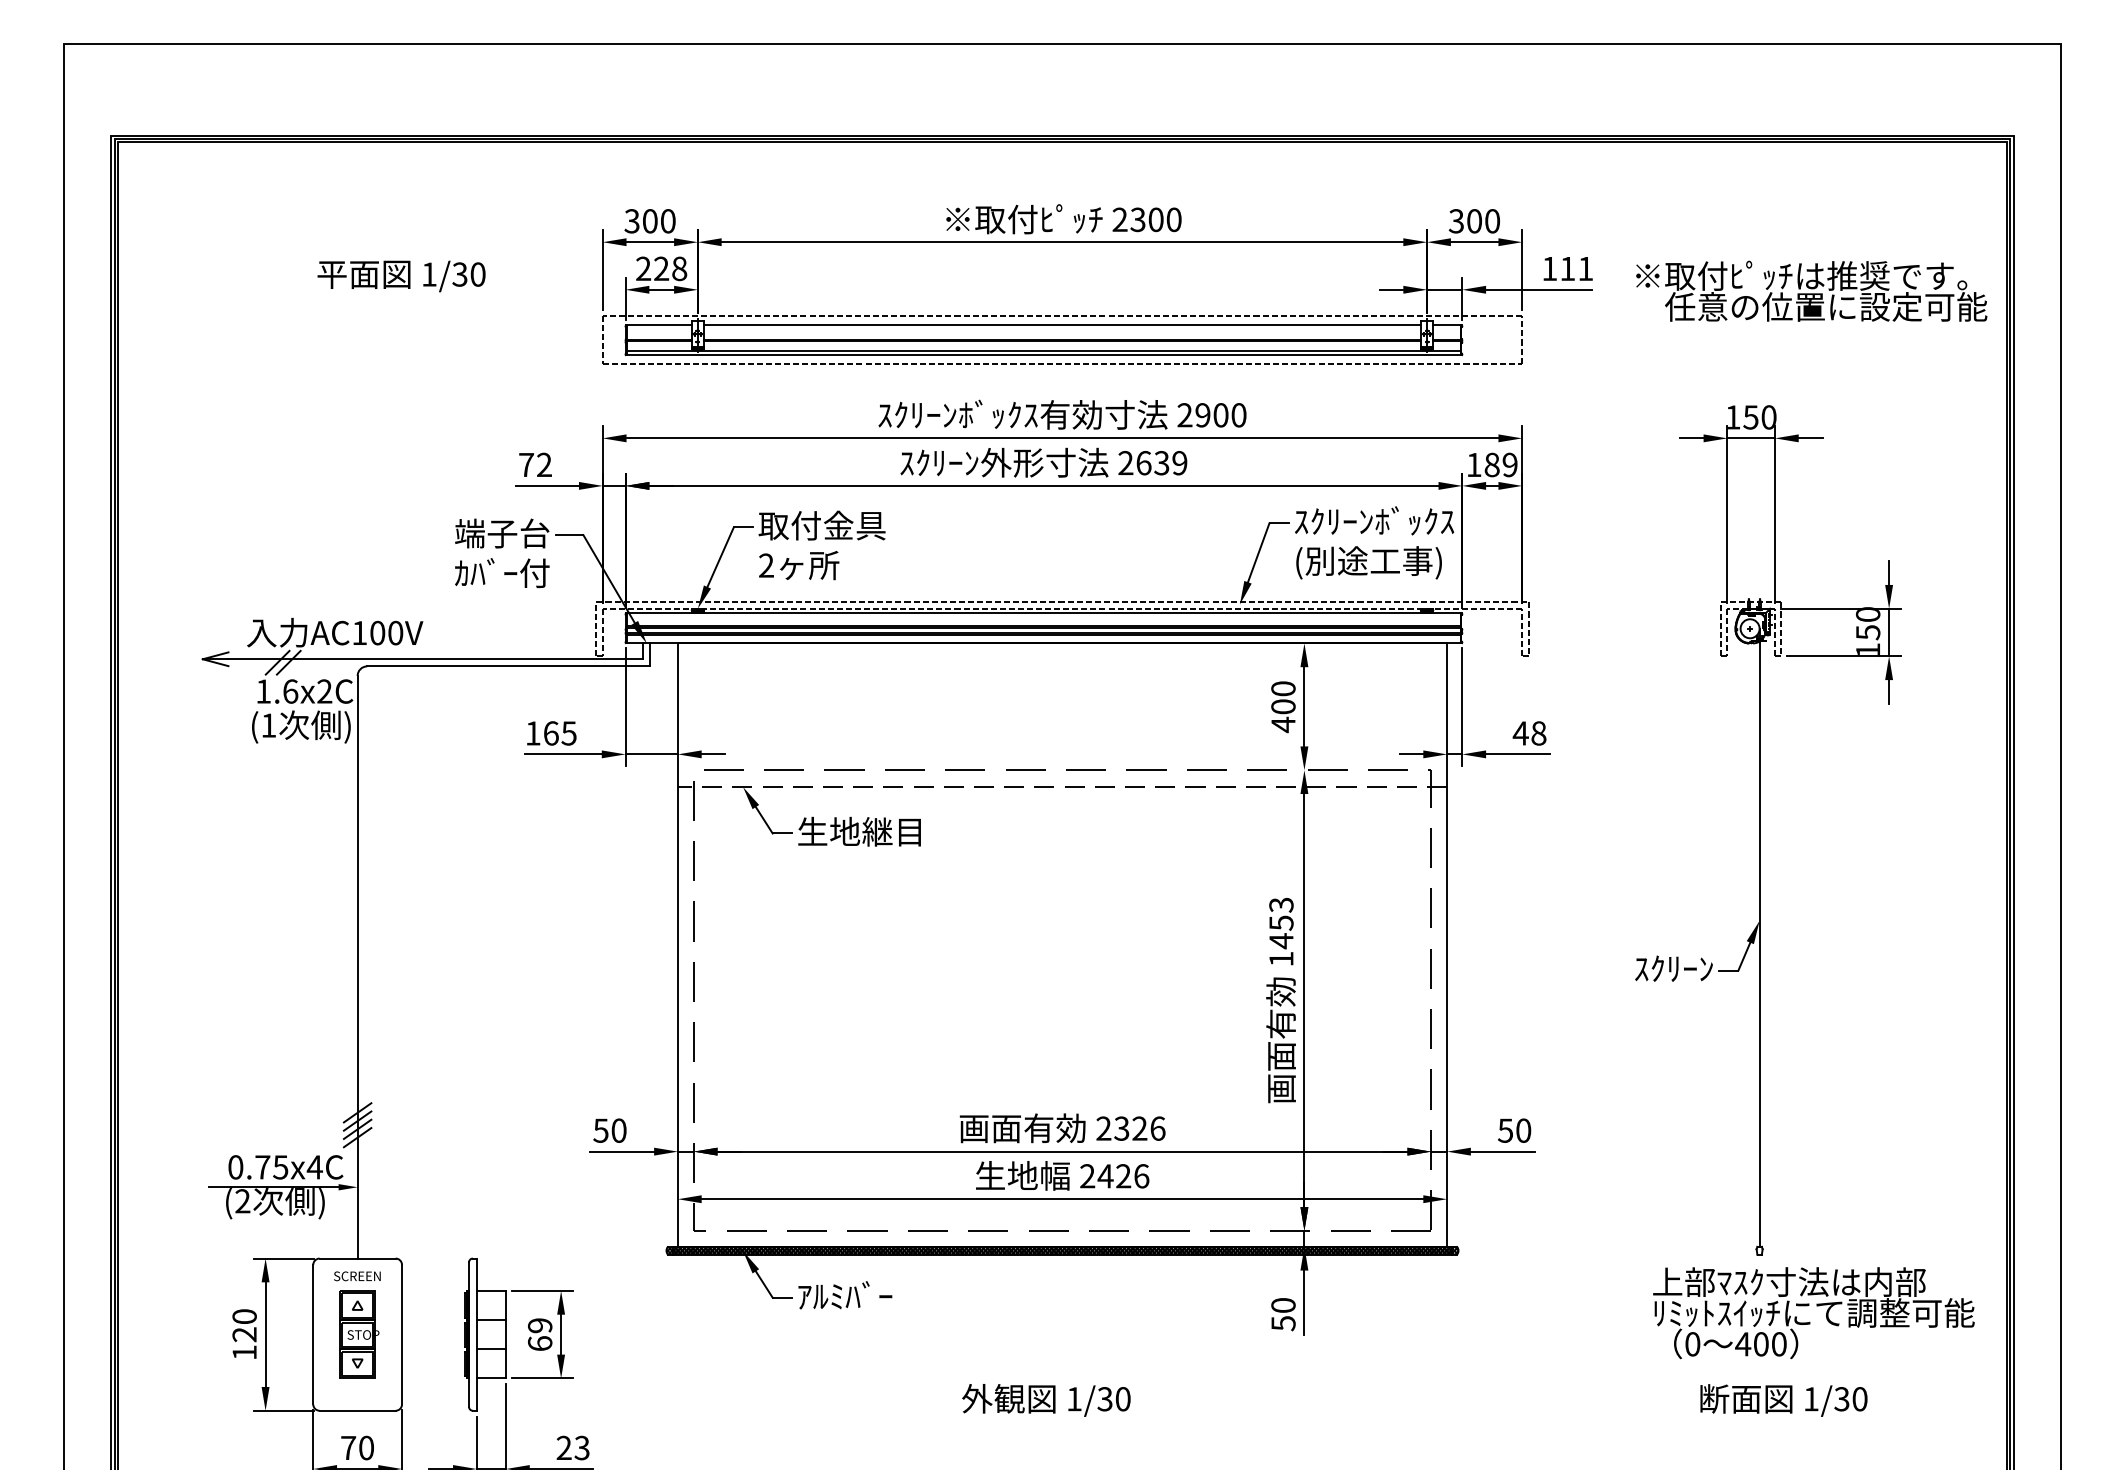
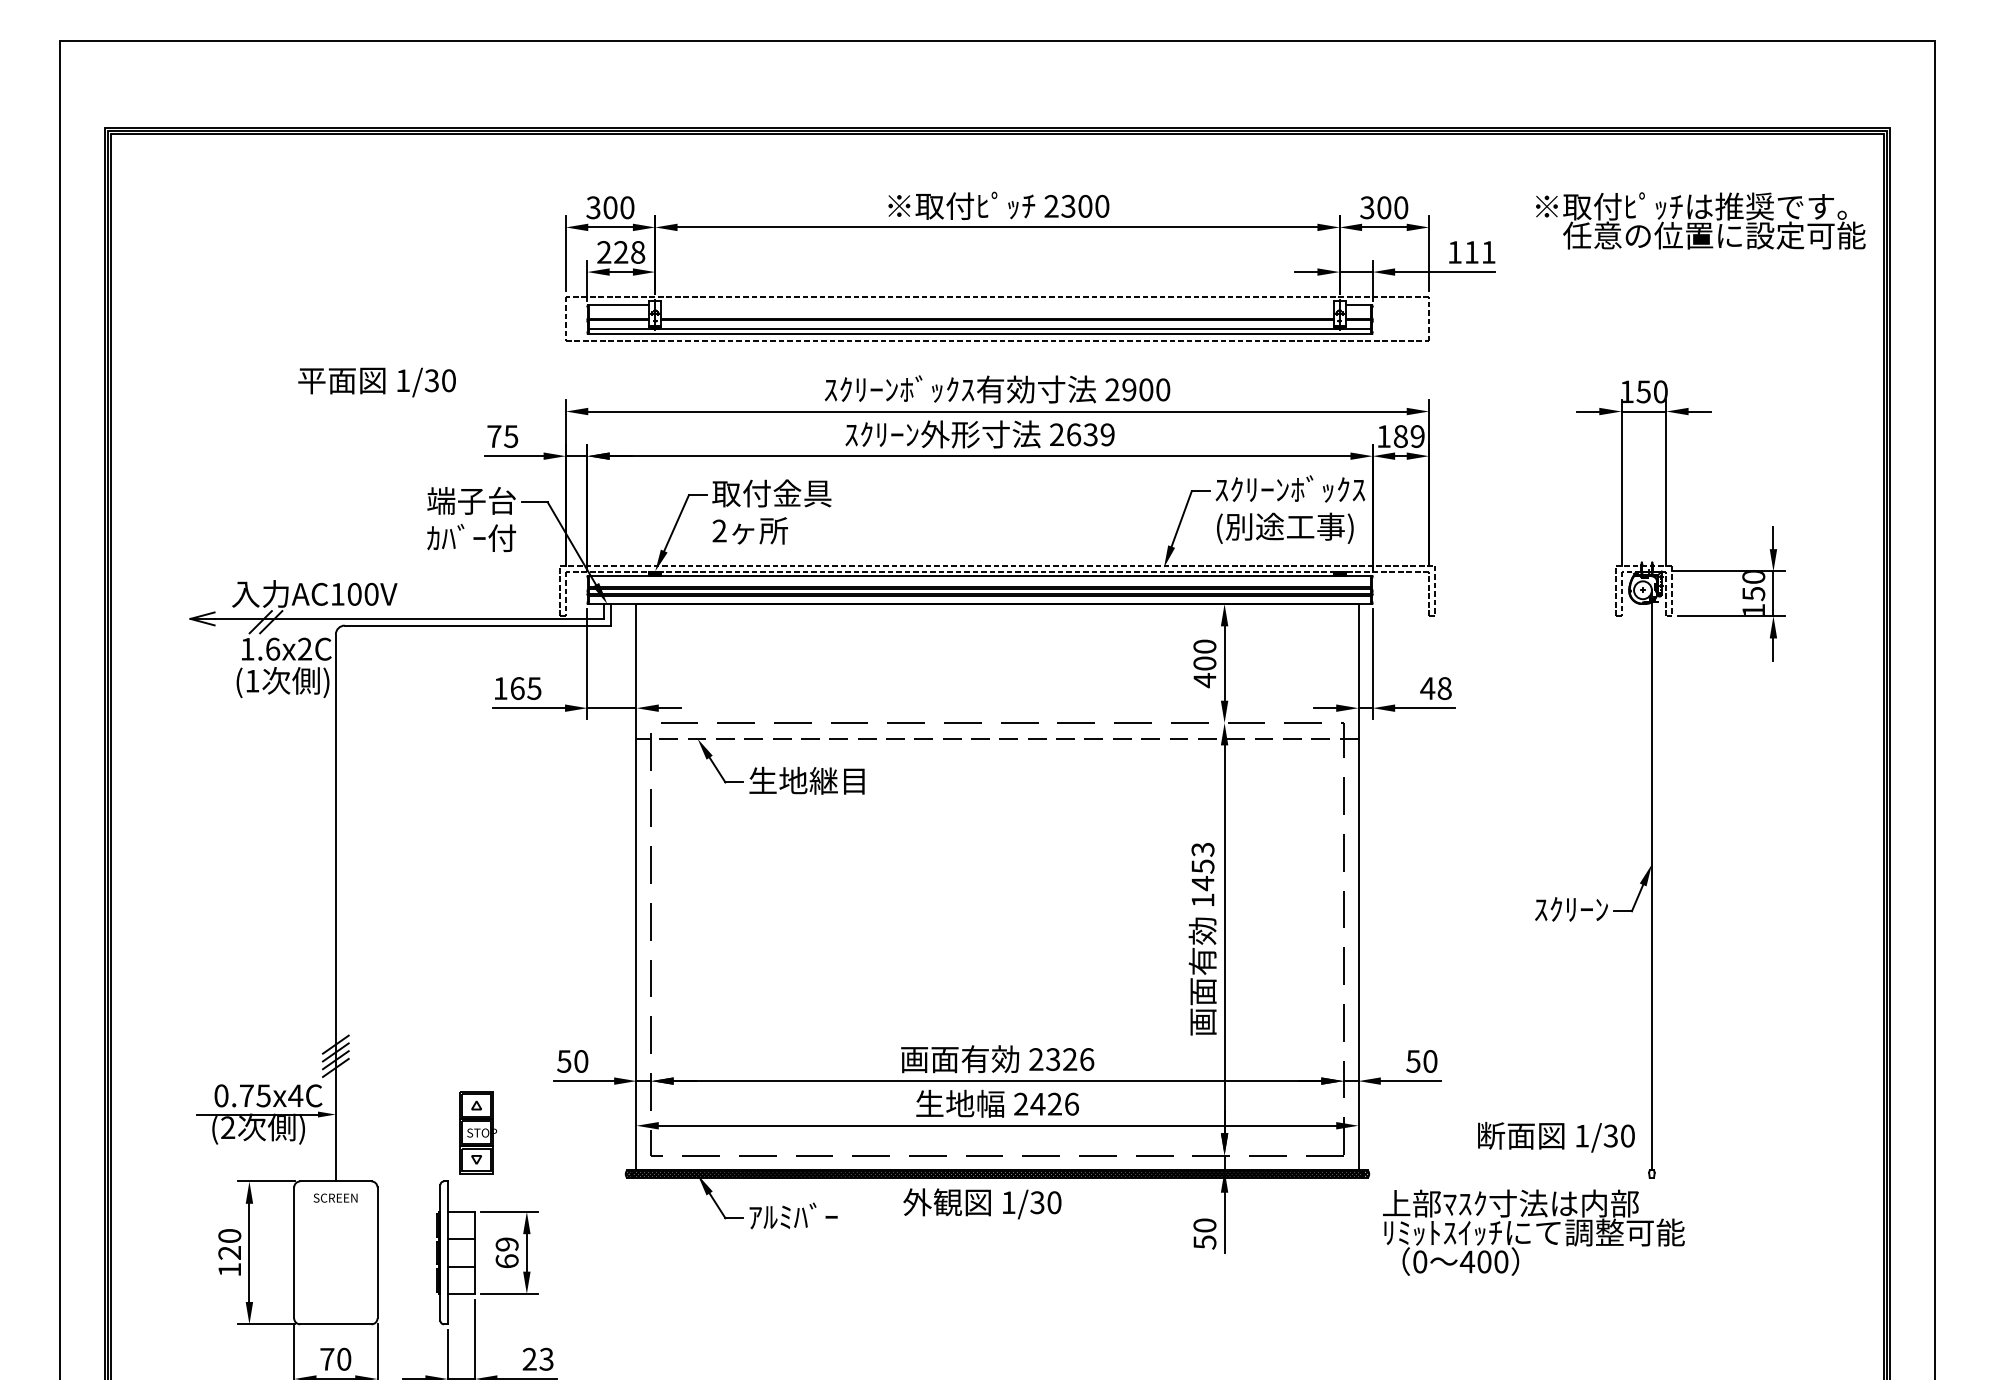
text: (401, 276) -> (377, 382), moved
text: (1811, 290) -> (1700, 220), moved
line: (1062, 325) -> (997, 305), removed
text: (543, 464) -> (510, 436), 72 -> 75
text: (1813, 1313) -> (1533, 1233), moved
part: (359, 1334) -> (478, 1132), moved
text: (1046, 1400) -> (982, 1203), moved
text: (1783, 1400) -> (1556, 1137), moved

